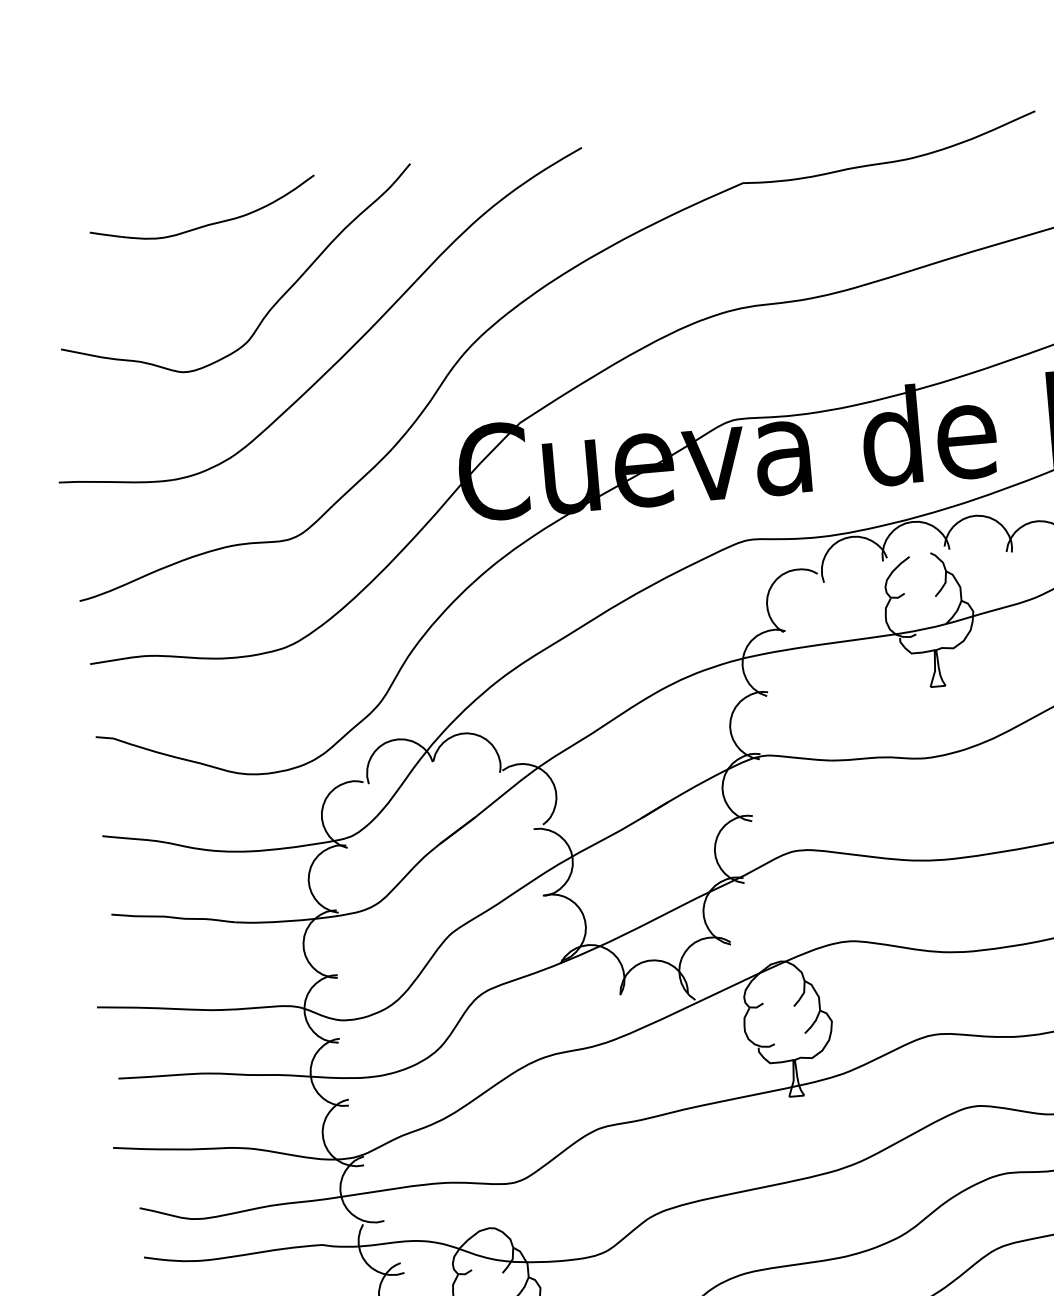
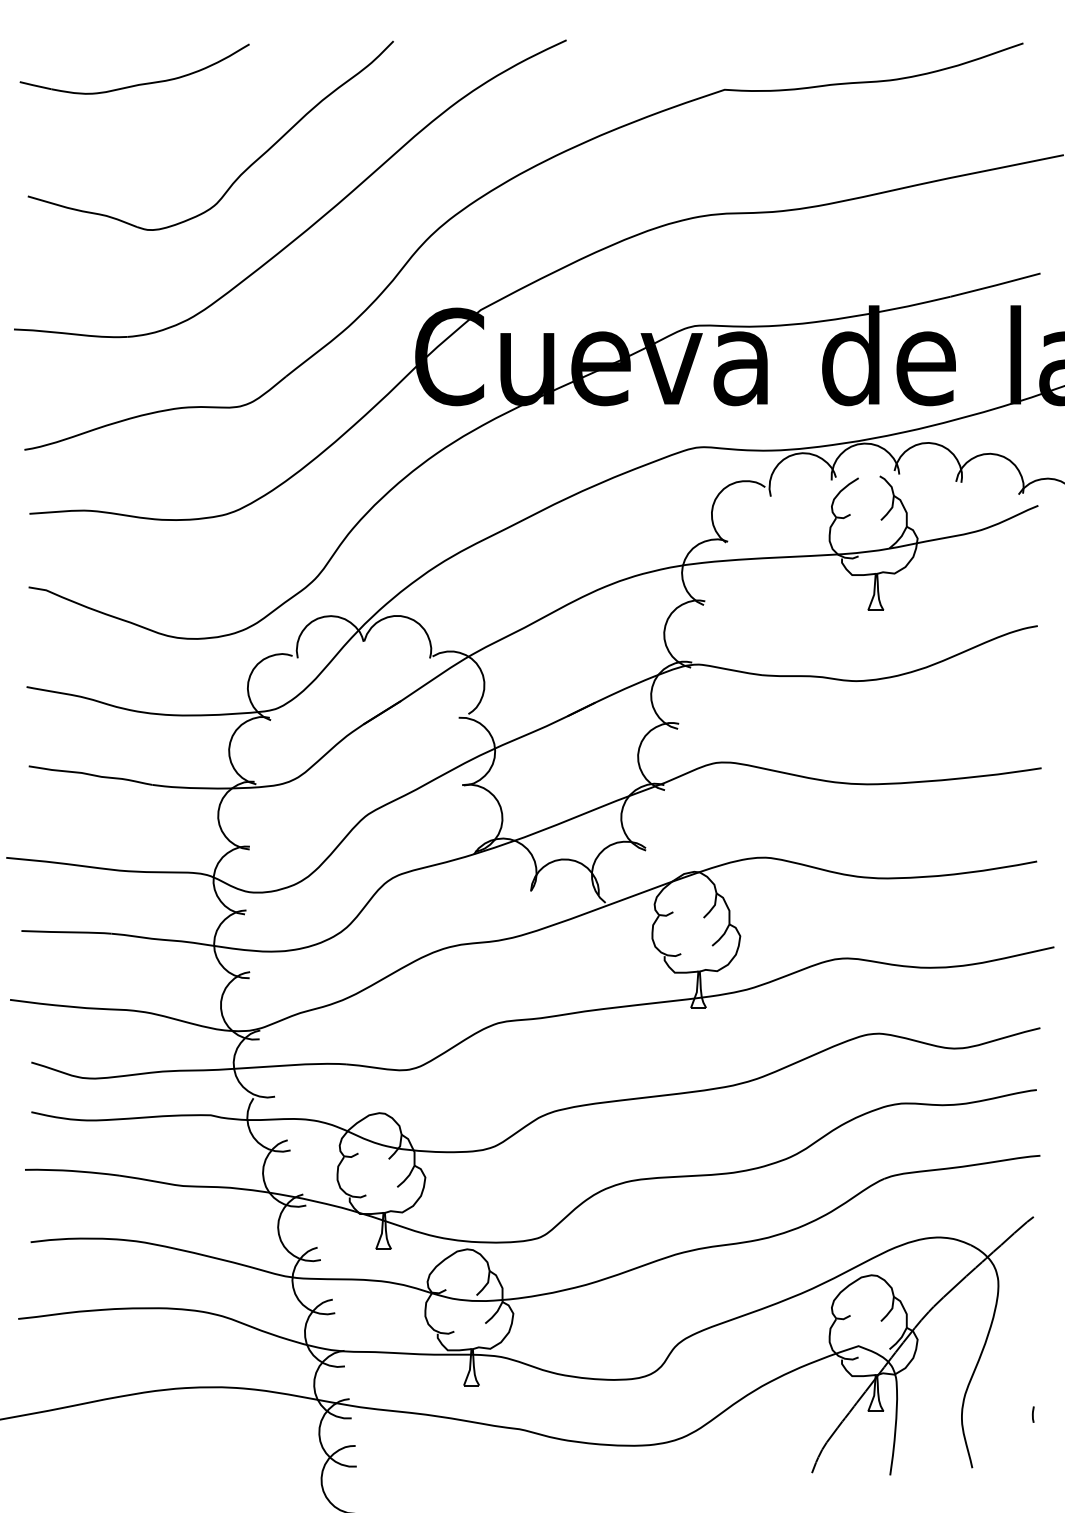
part: (208, 223) -> (139, 83), moved

